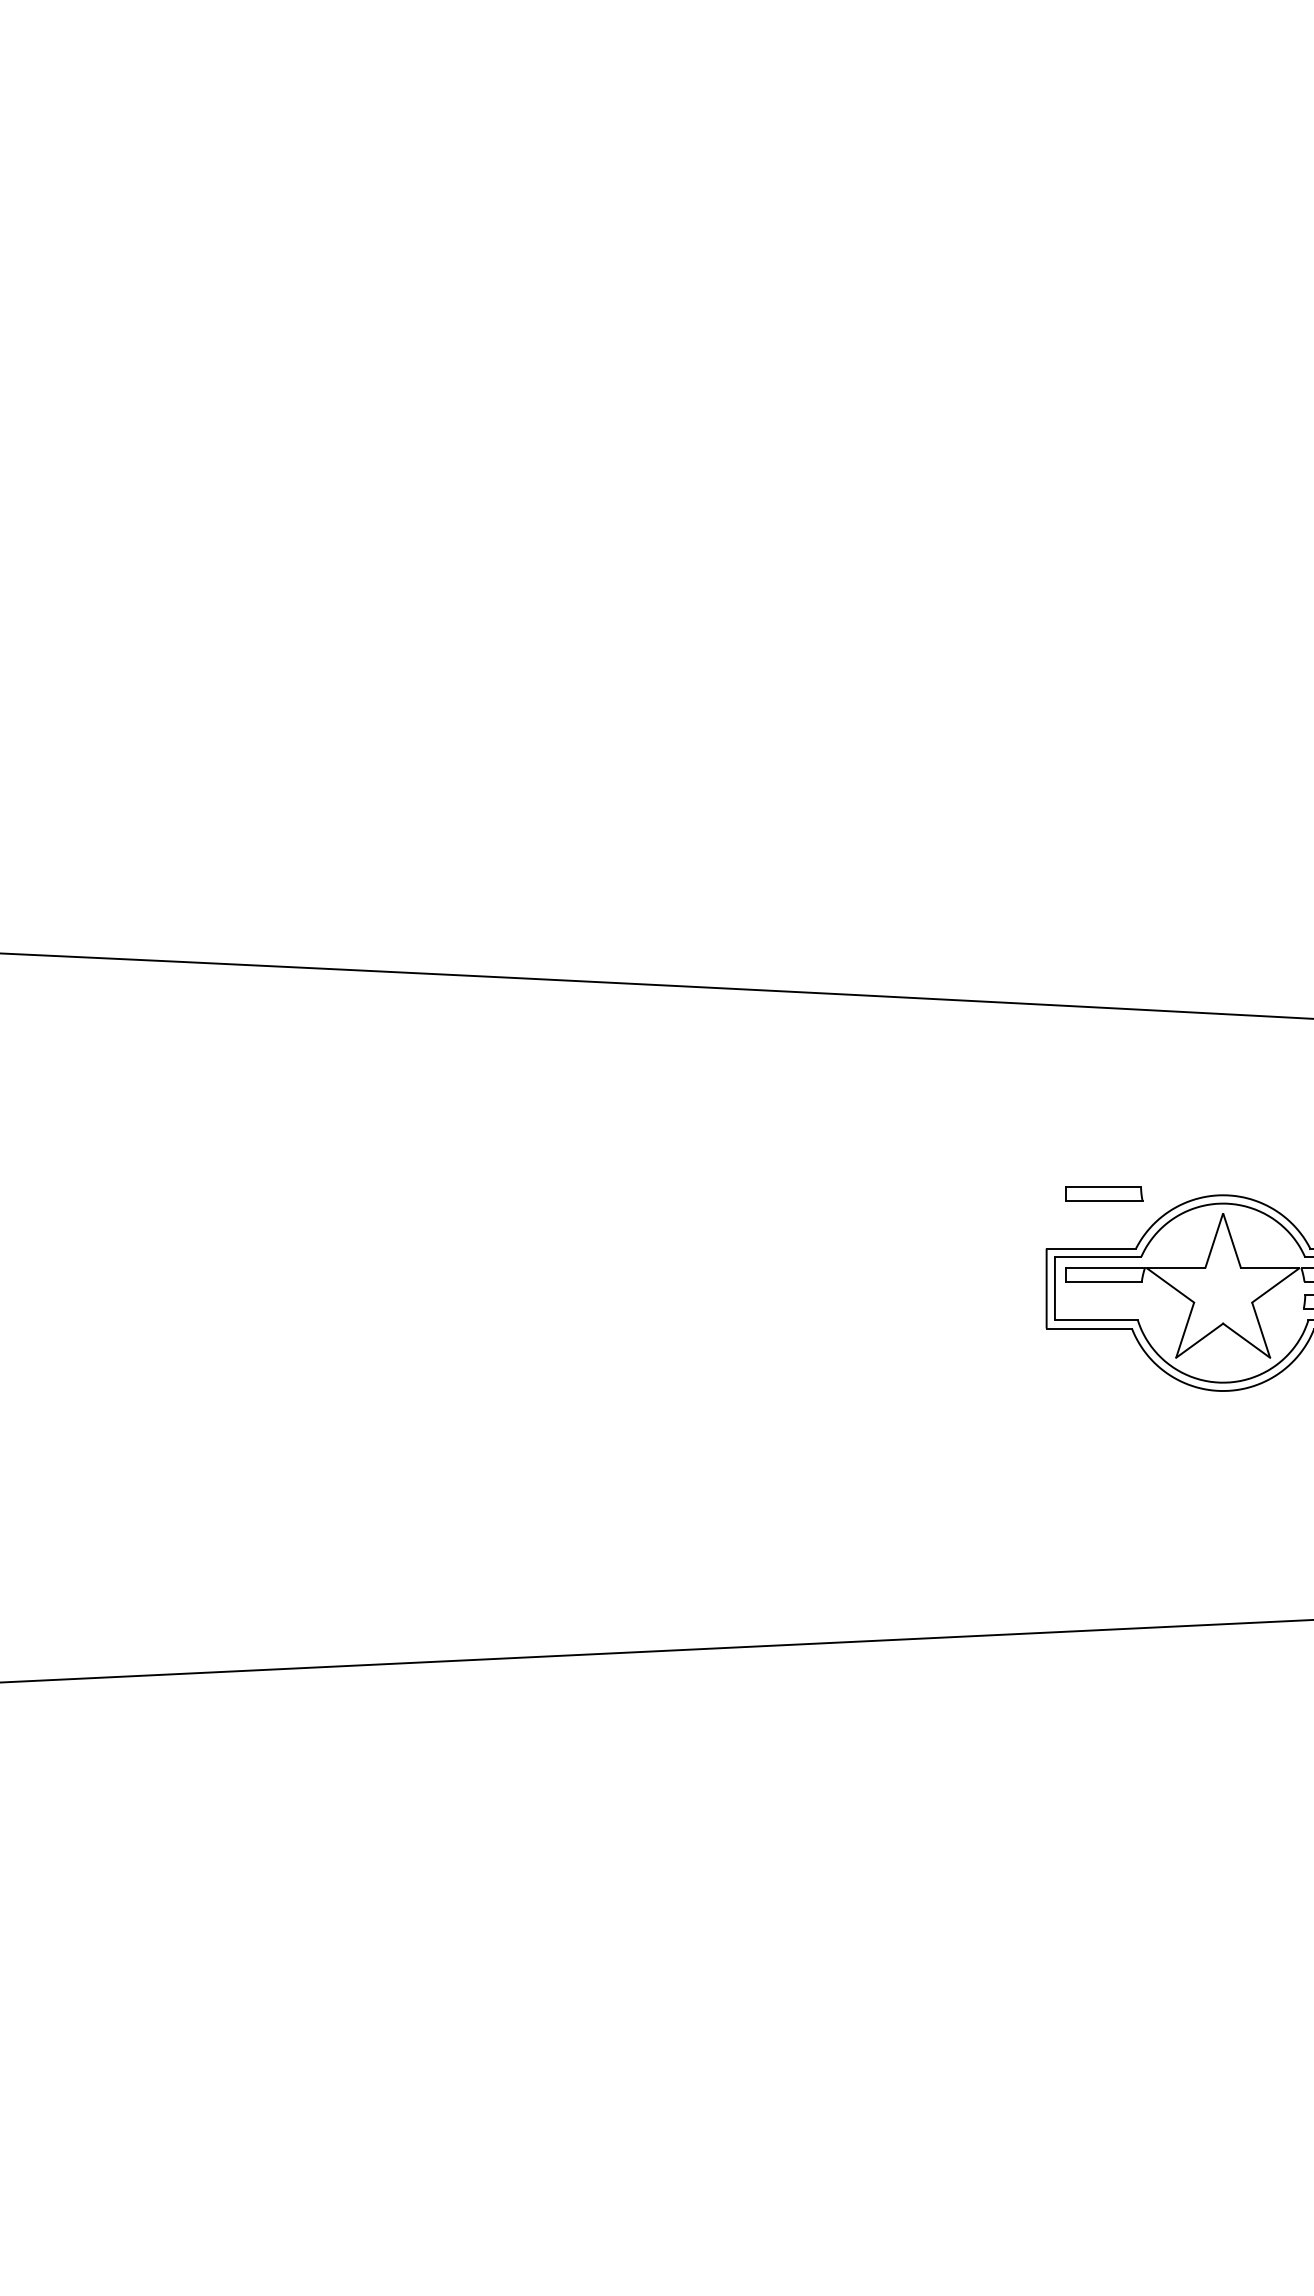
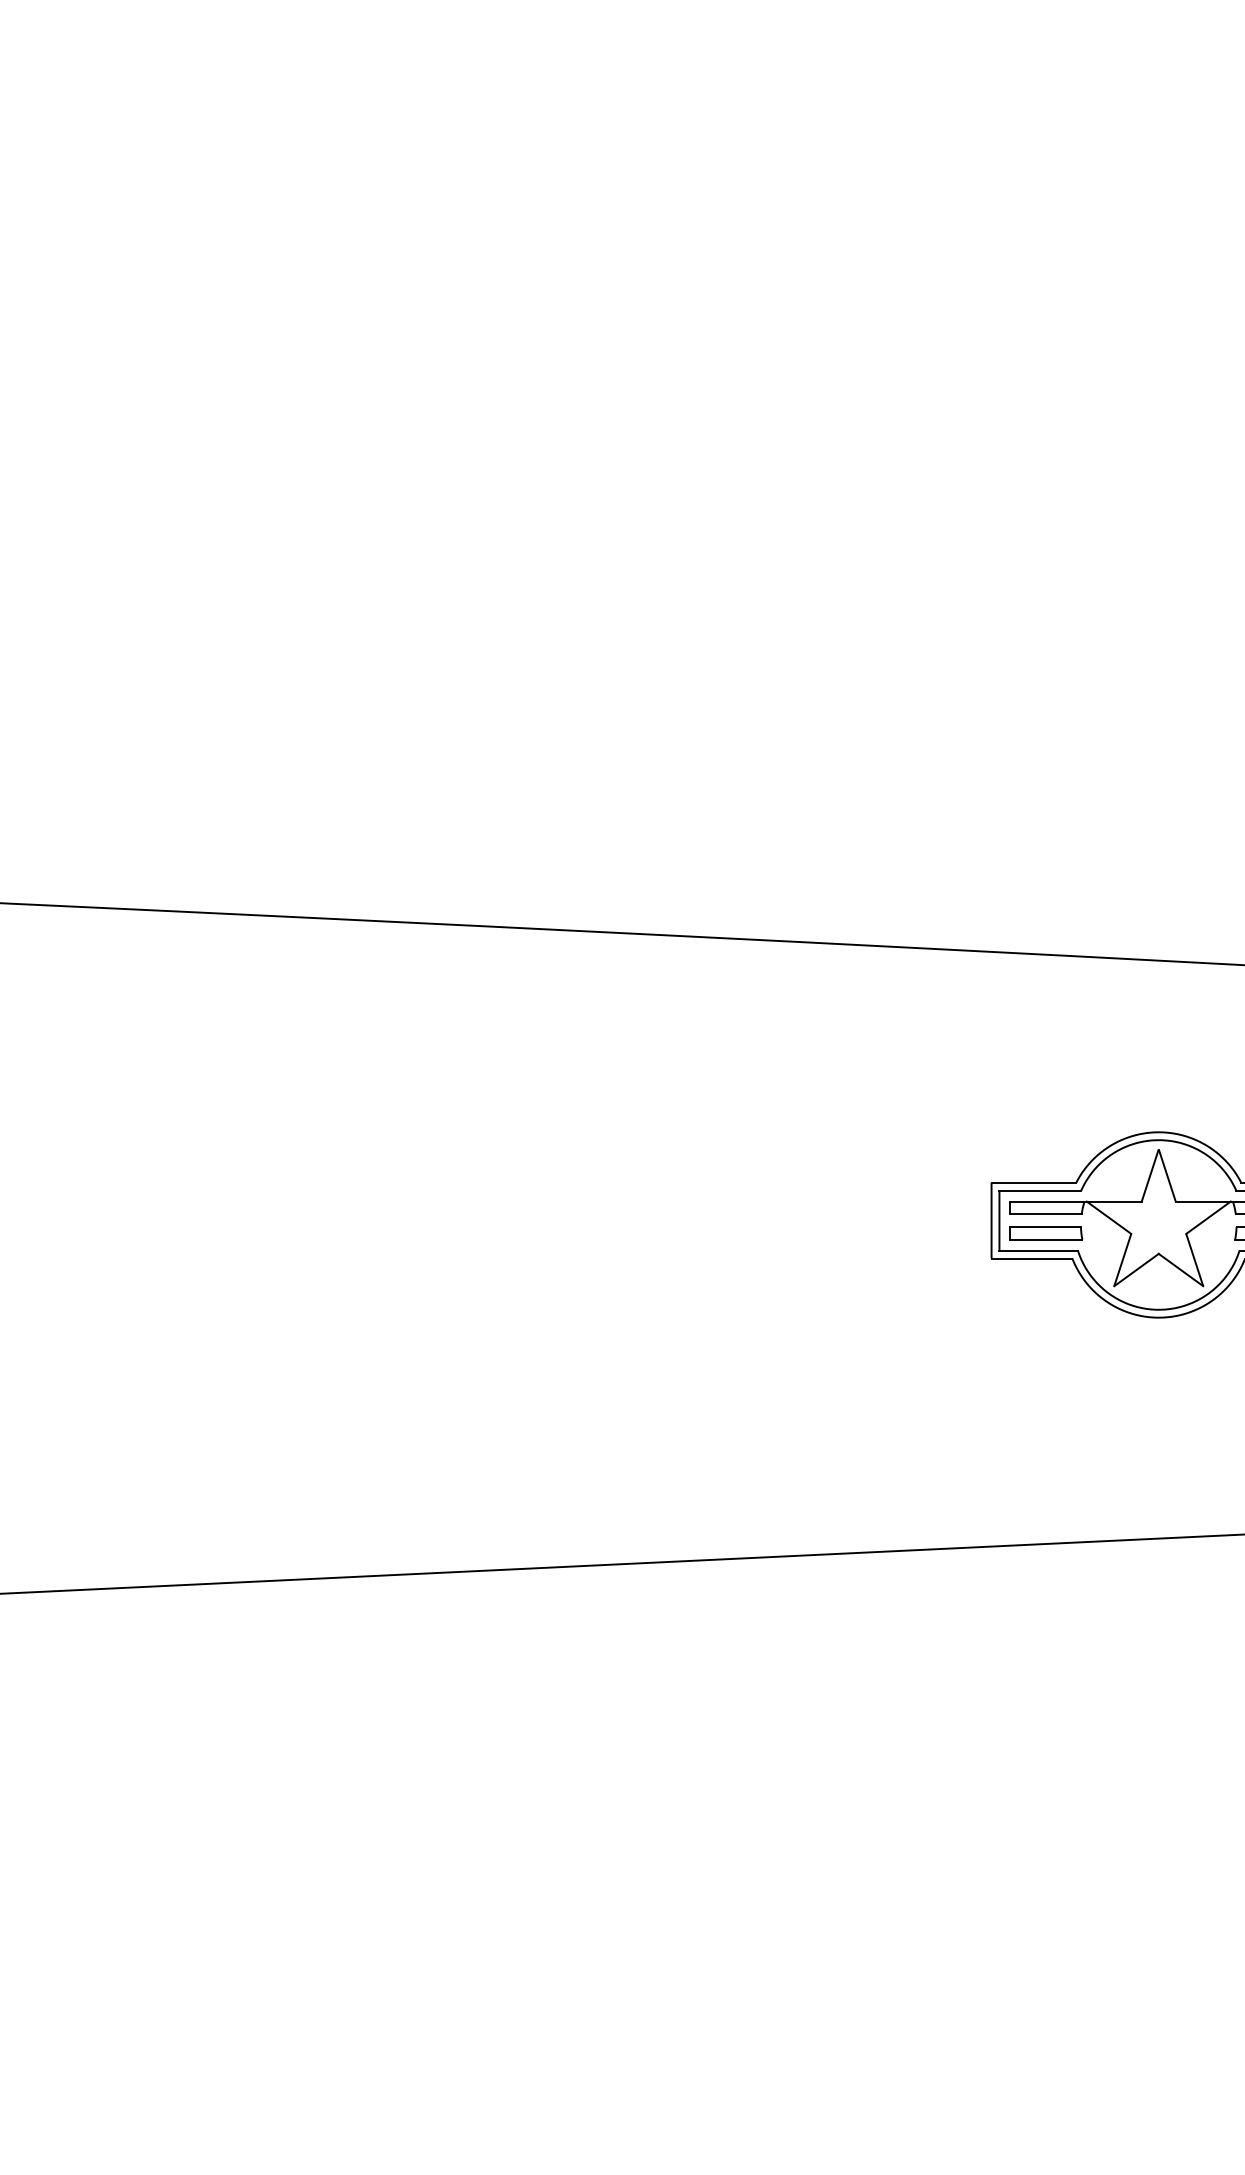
part: (1104, 1193) -> (1046, 1232), moved

